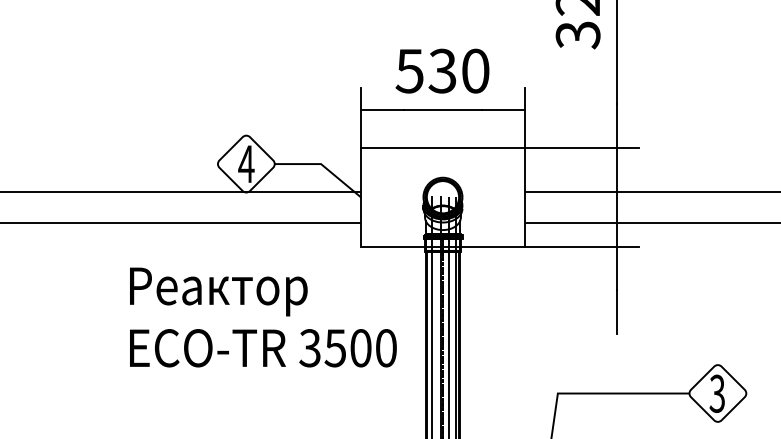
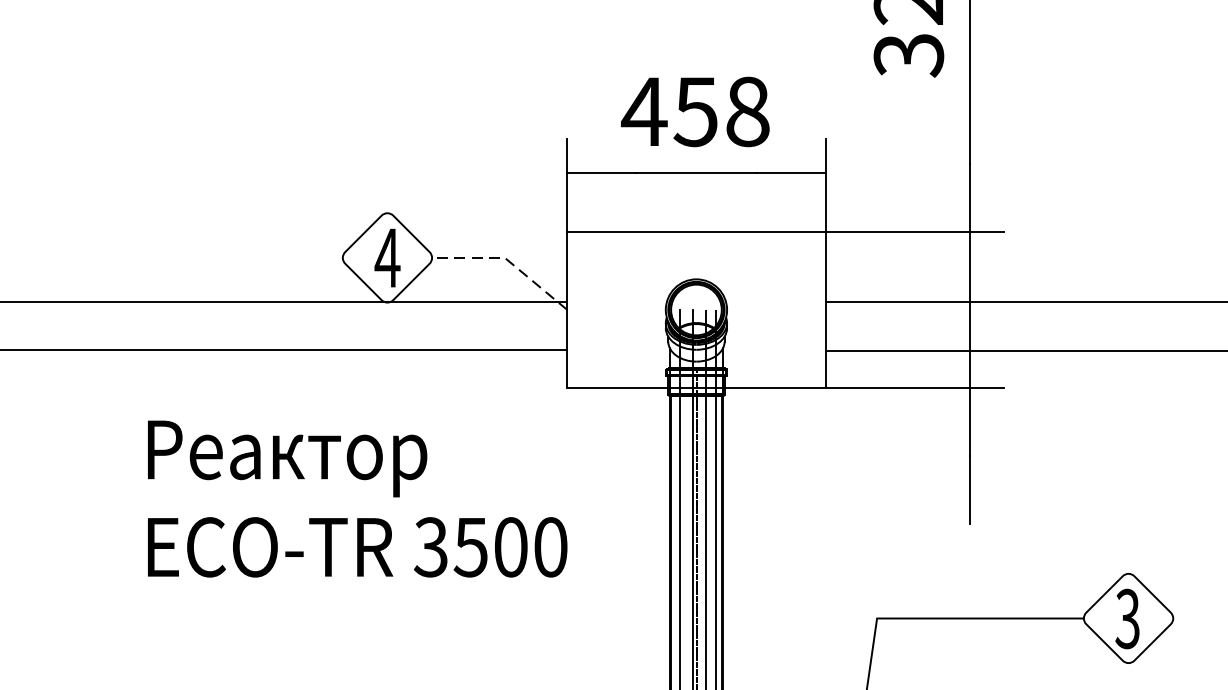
text: (441, 70) -> (694, 110), 530 -> 458
line: (322, 165) -> (507, 260), solid -> dashed
text: (263, 317) -> (357, 499), moved

